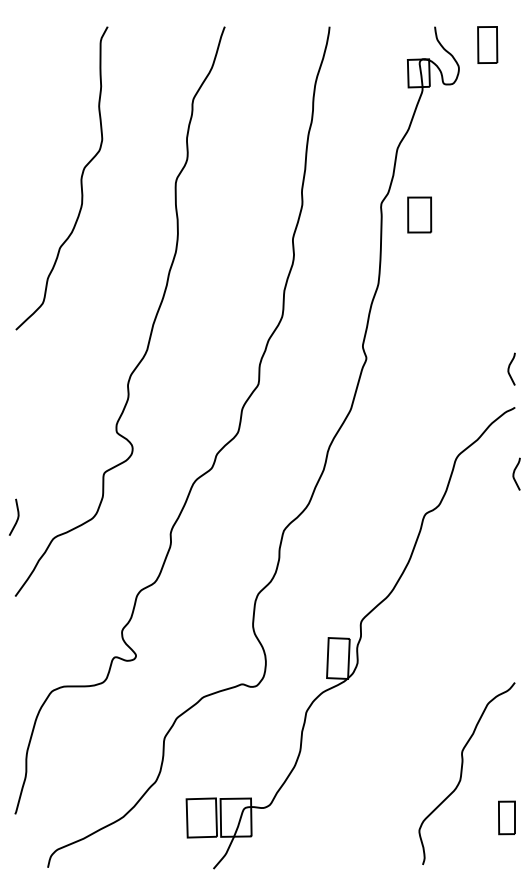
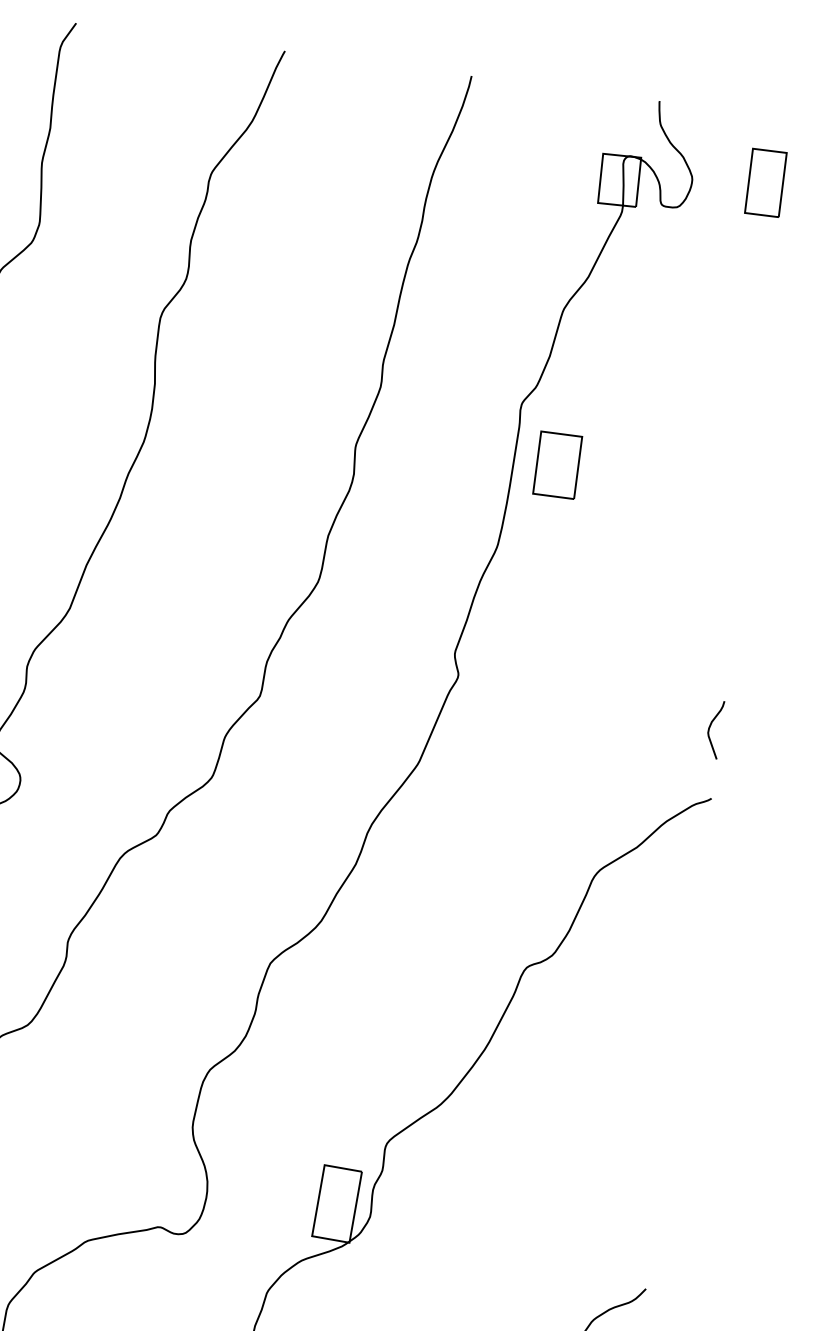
part: (487, 44) -> (765, 181), moved
part: (419, 214) -> (557, 464), moved
curve: (514, 473) -> (694, 916), removed

